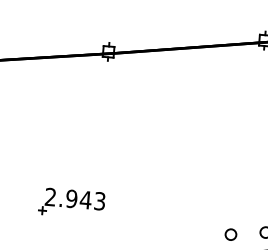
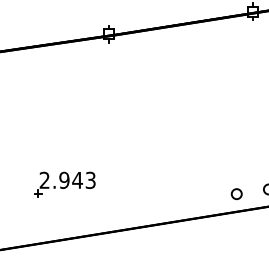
part: (71, 203) -> (64, 184), moved

